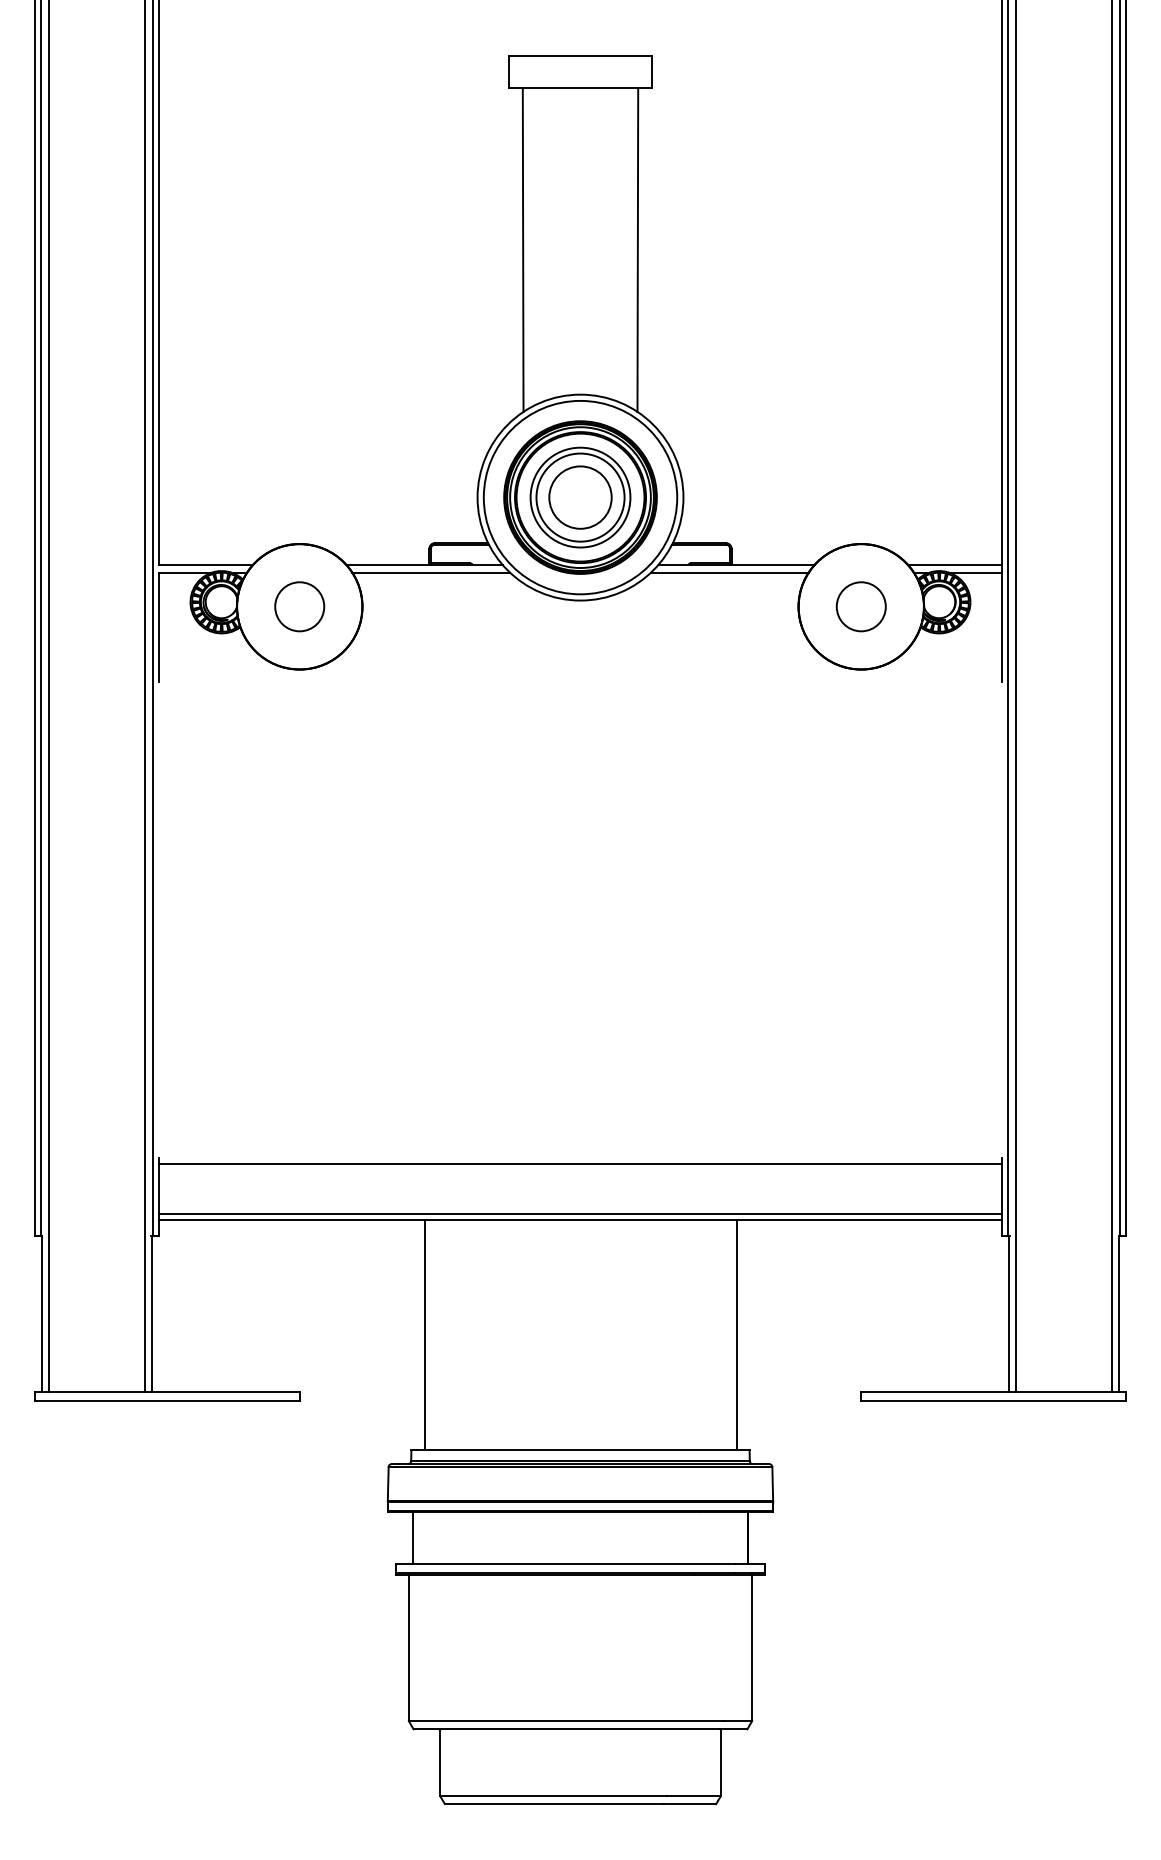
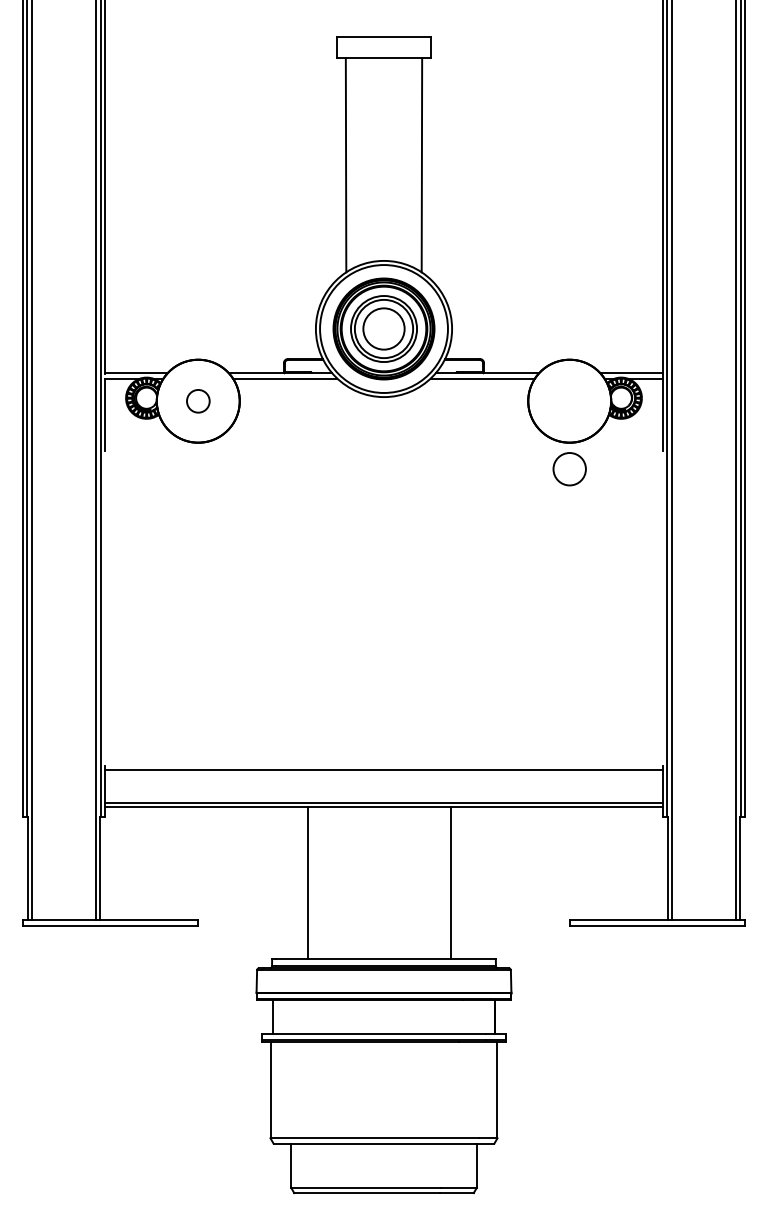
circle: (300, 607) -> (198, 401), size x0.7
circle: (860, 607) -> (569, 469), moved
line: (424, 1334) -> (307, 882), moved
line: (736, 1334) -> (451, 882), moved

